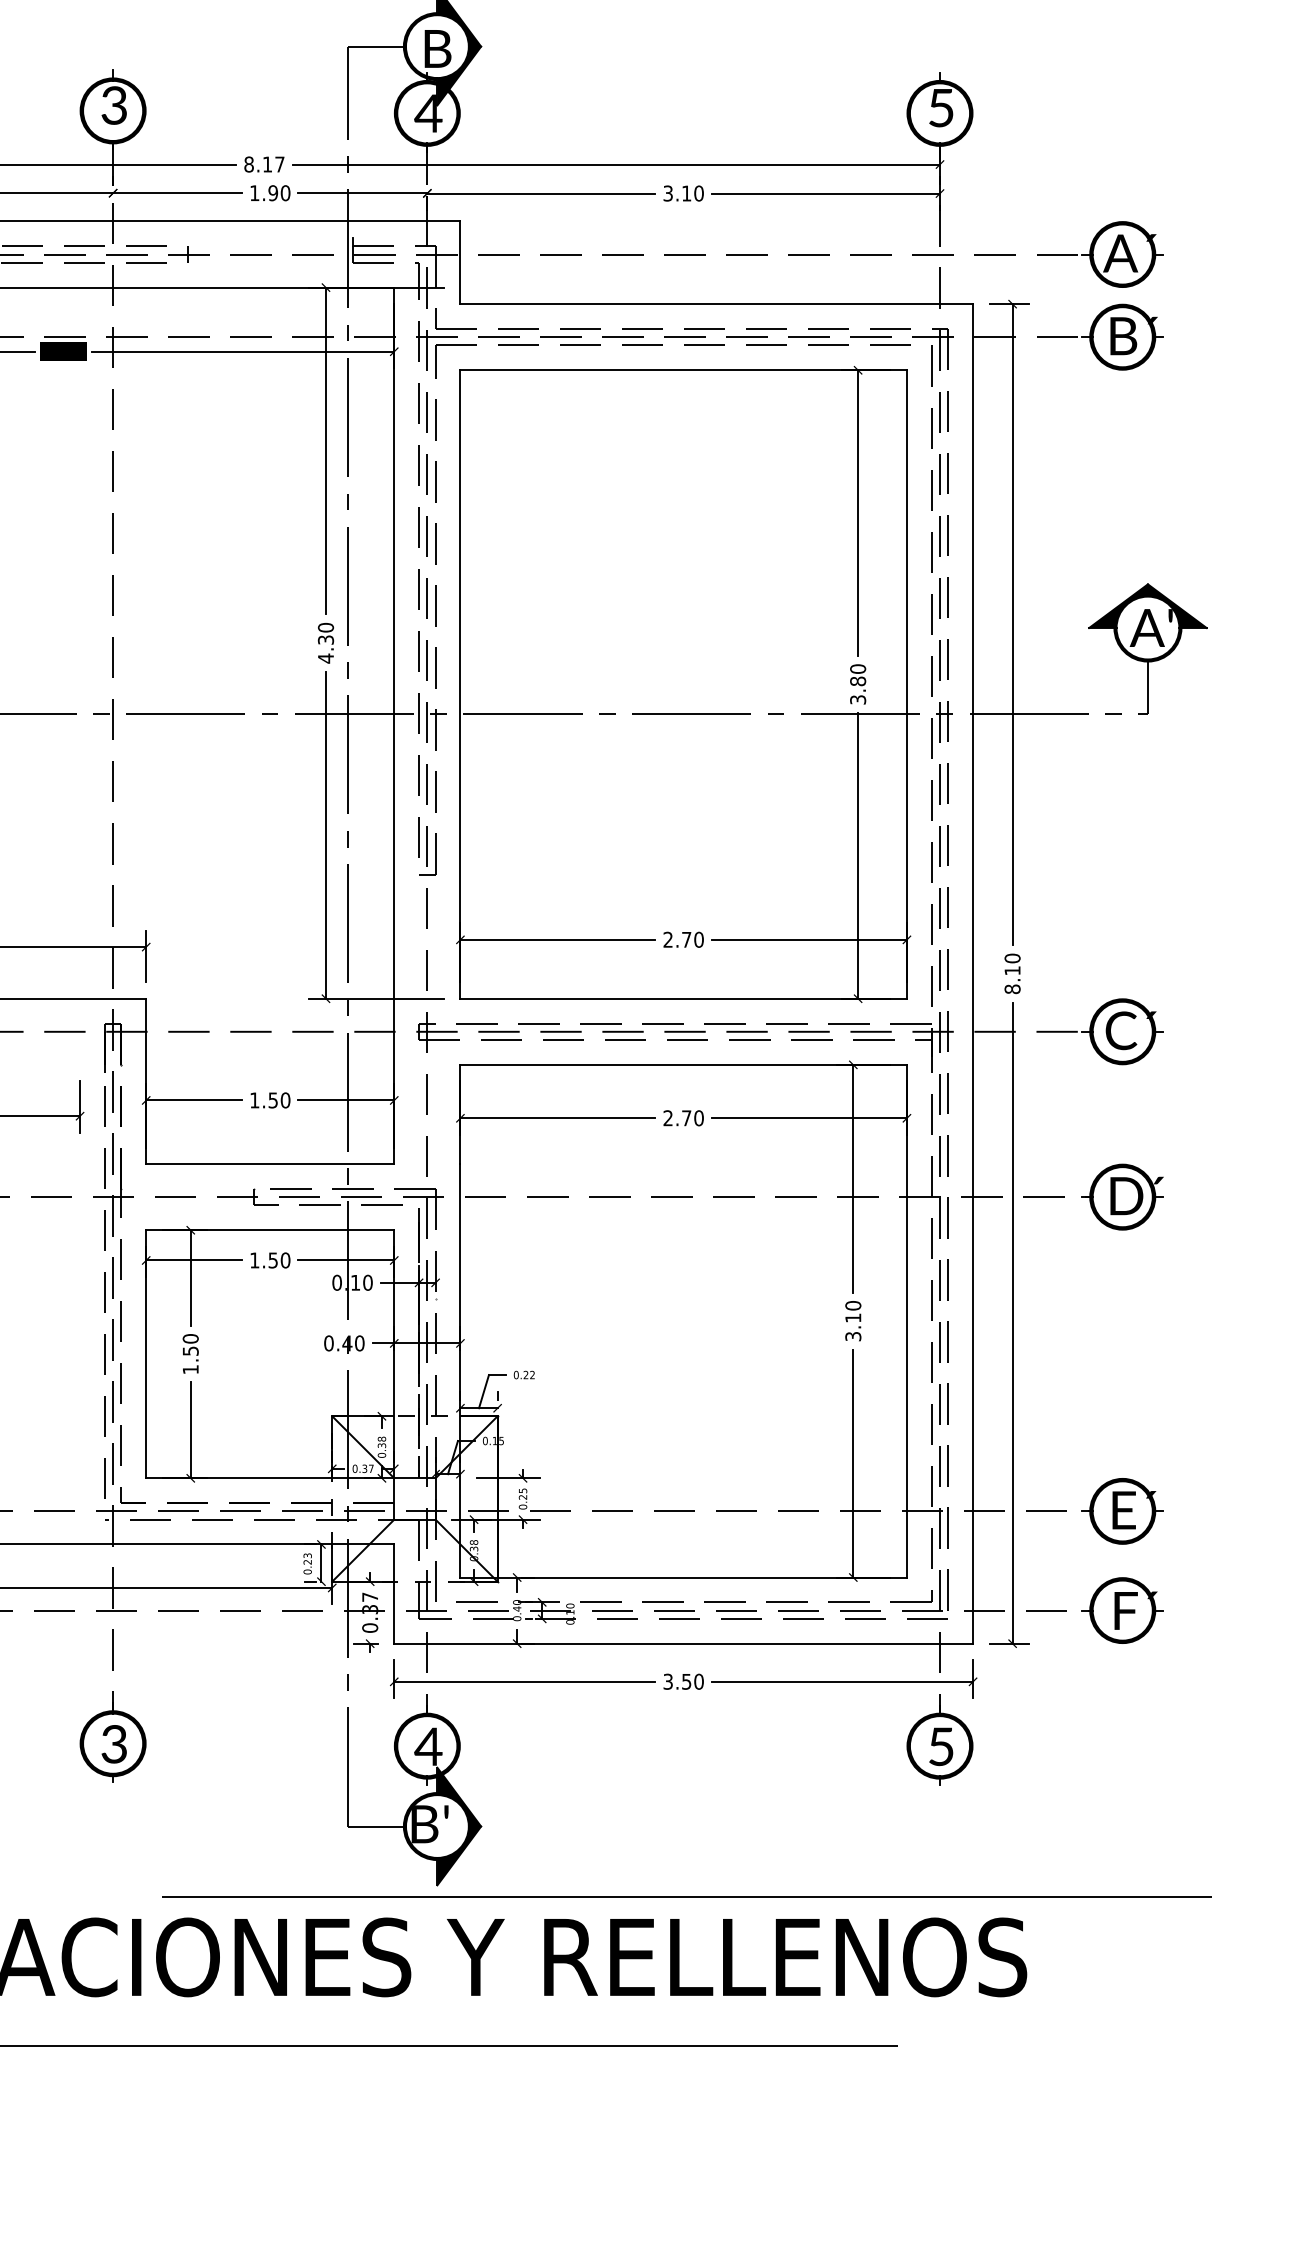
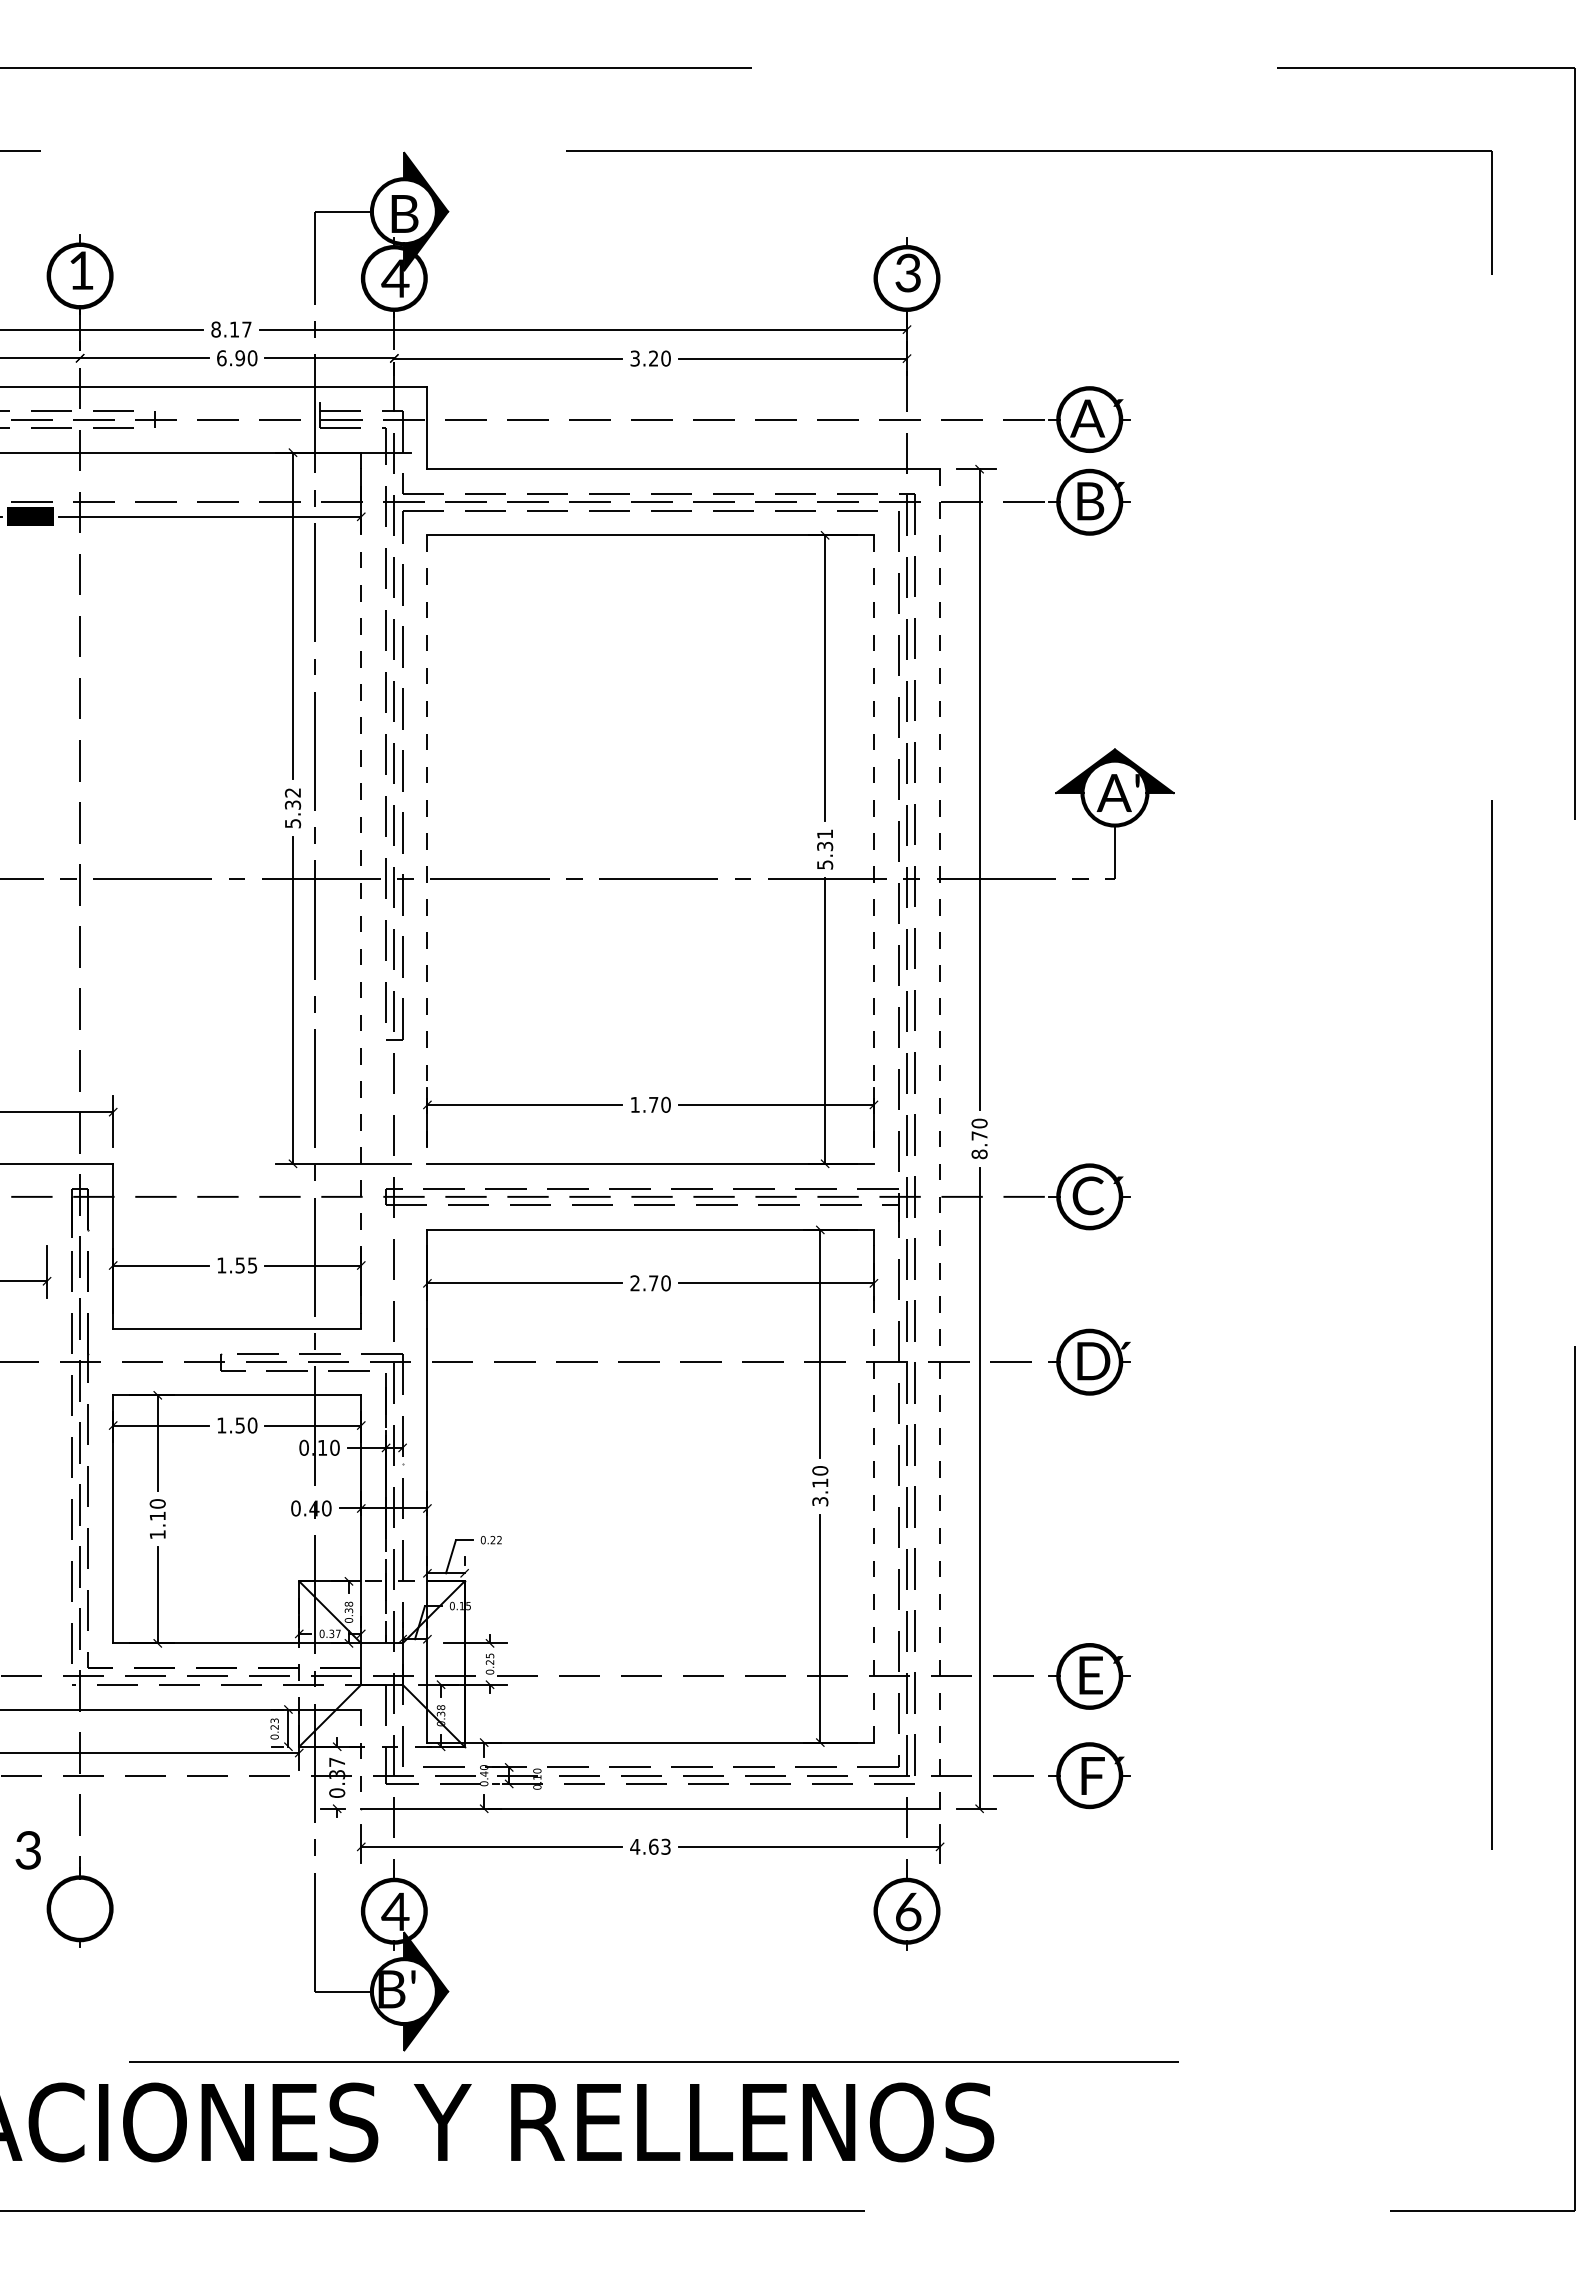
text: (113, 105) -> (80, 270), 3 -> 1
text: (940, 107) -> (907, 272), 5 -> 3
text: (254, 193) -> (221, 358), 1.90 -> 6.90
text: (686, 193) -> (653, 358), 3.10 -> 3.20
text: (326, 643) -> (293, 808), 4.30 -> 5.32
text: (858, 684) -> (825, 849), 3.80 -> 5.31
line: (460, 685) -> (427, 850), solid -> dashed
line: (906, 685) -> (873, 850), solid -> dashed
line: (394, 726) -> (361, 891), solid -> dashed
text: (667, 939) -> (634, 1104), 2.70 -> 1.70
text: (1012, 970) -> (979, 1135), 8.10 -> 8.70
line: (973, 973) -> (940, 1138), solid -> dashed
text: (285, 1100) -> (252, 1265), 1.50 -> 1.55
line: (906, 1321) -> (873, 1486), solid -> dashed
text: (190, 1350) -> (157, 1515), 1.50 -> 1.10
line: (394, 1594) -> (361, 1759), solid -> dashed
text: (683, 1681) -> (650, 1846), 3.50 -> 4.63
text: (113, 1744) -> (27, 1850), moved
text: (941, 1746) -> (908, 1911), 5 -> 6

